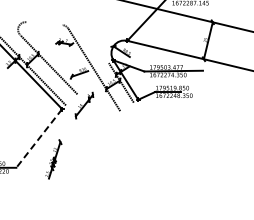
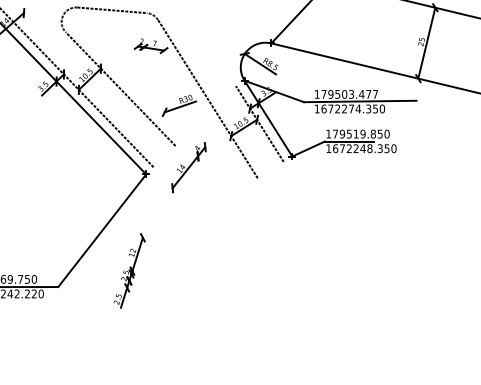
line: (44, 23) -> (112, 10), added
line: (38, 138) -> (100, 230), dashed -> solid

